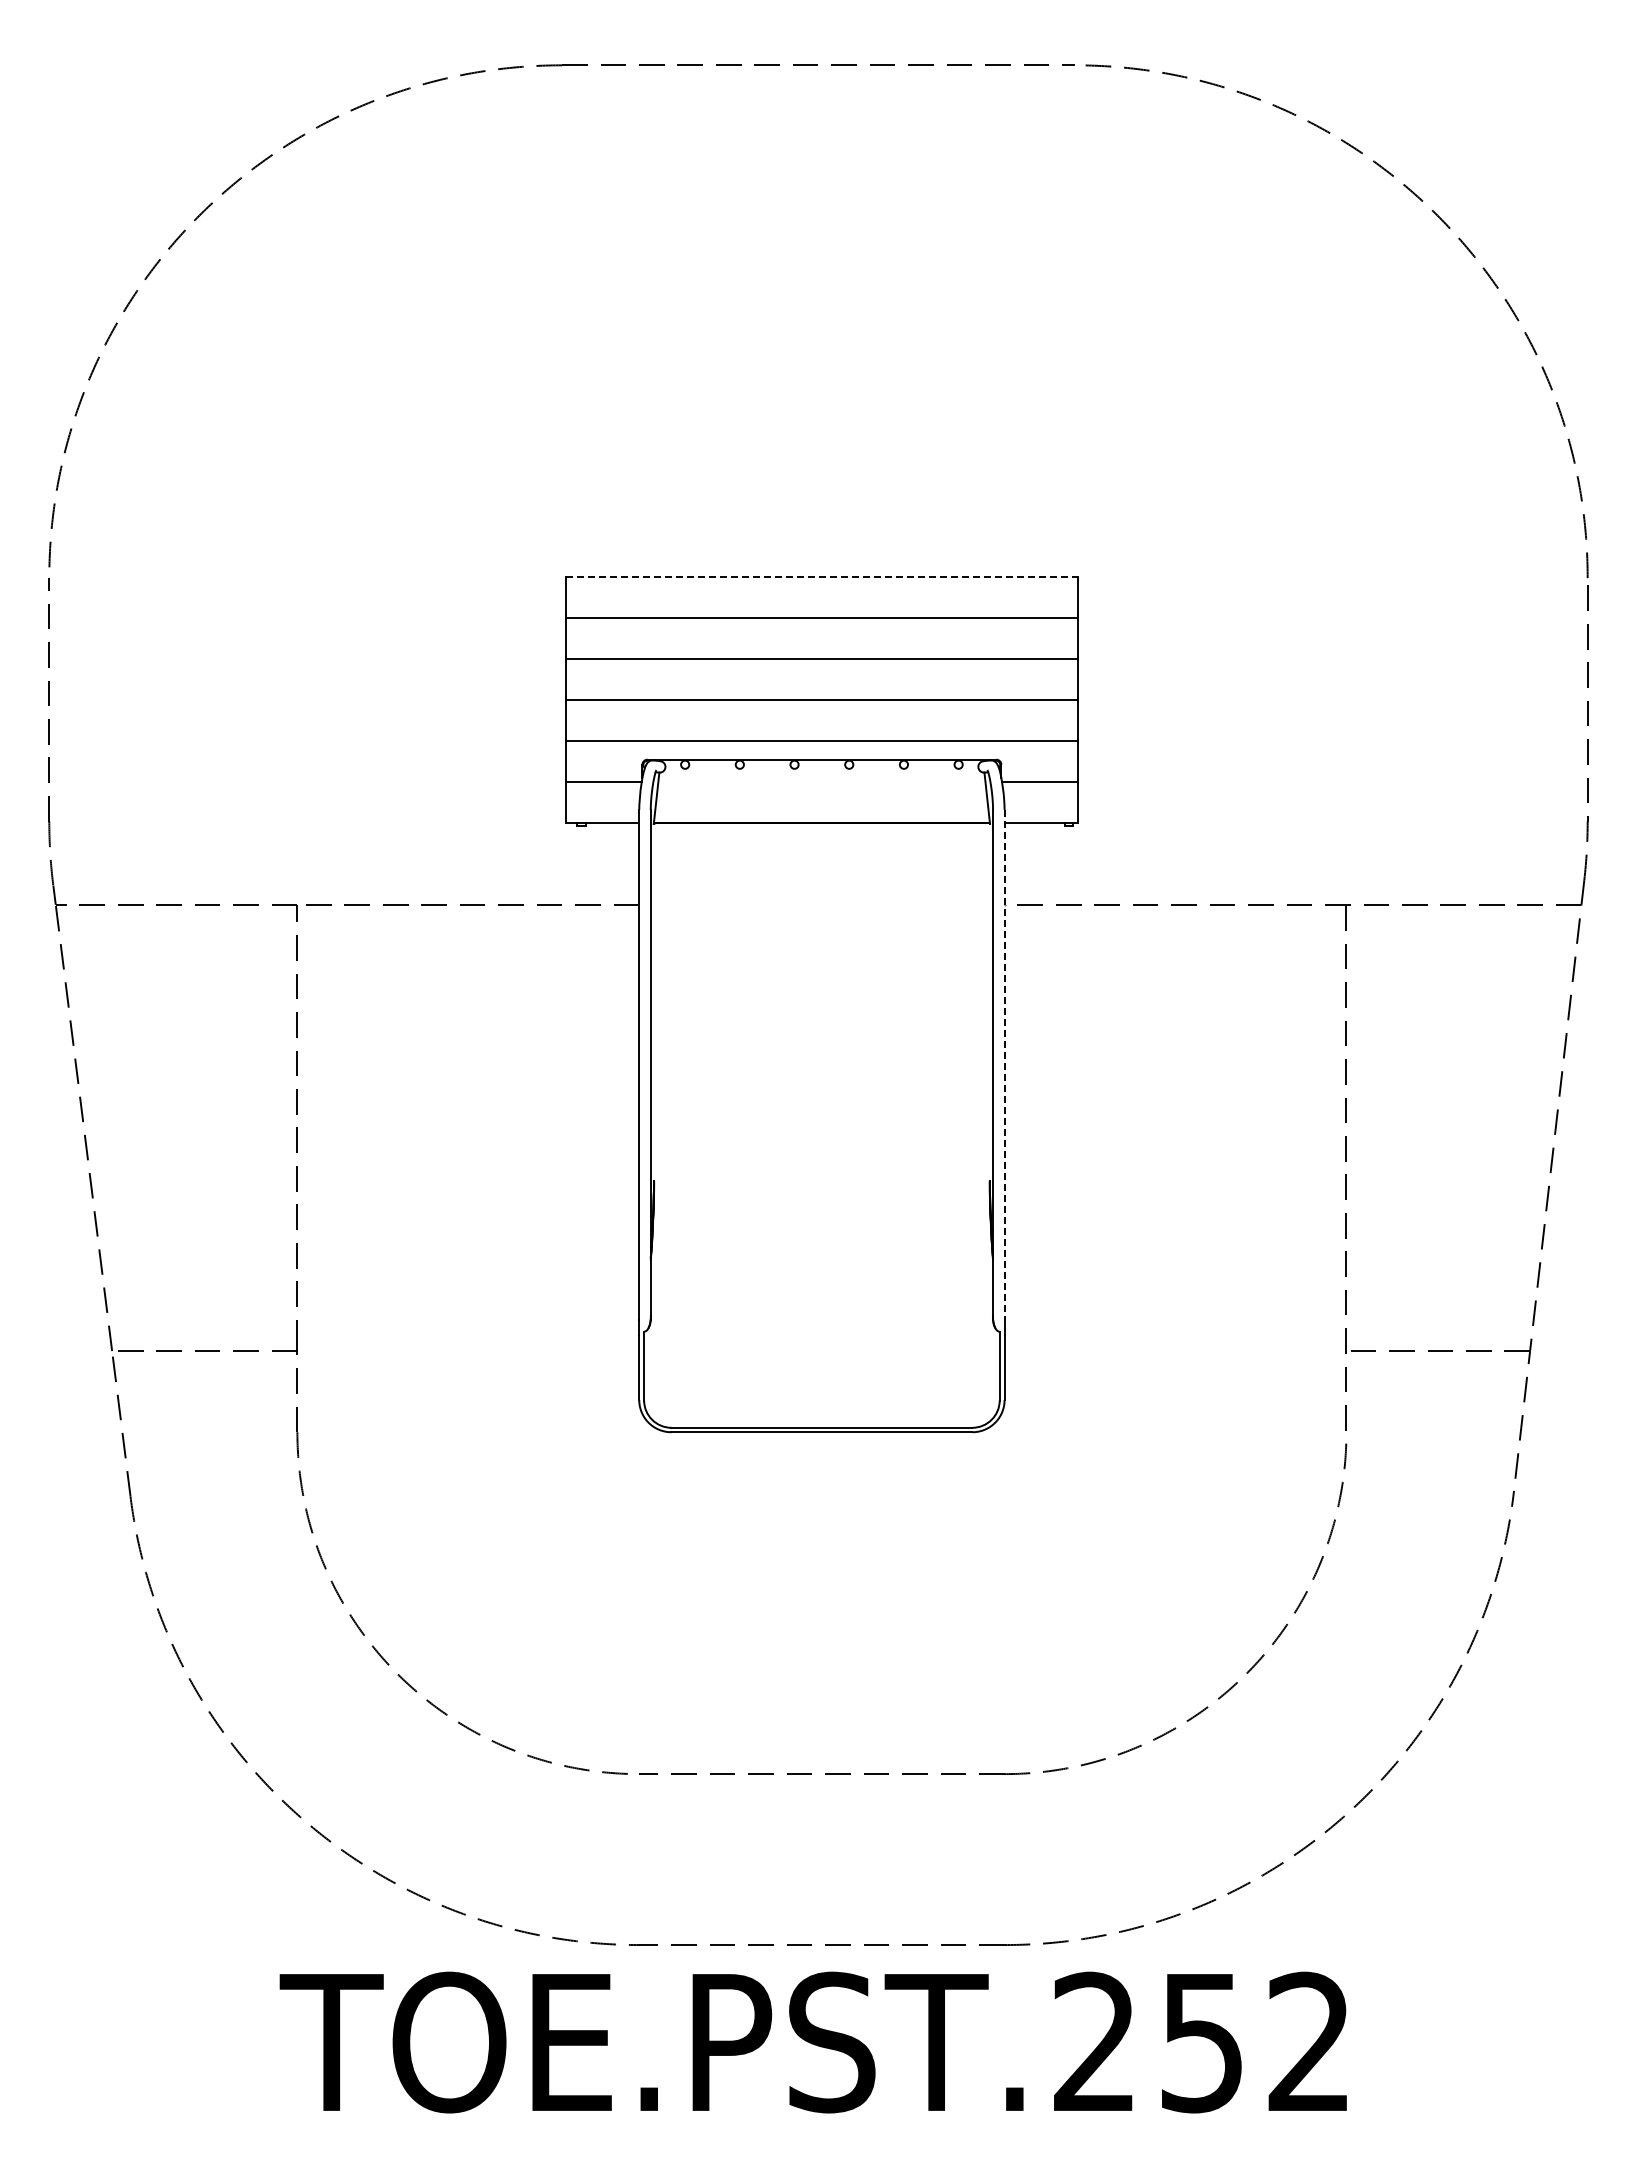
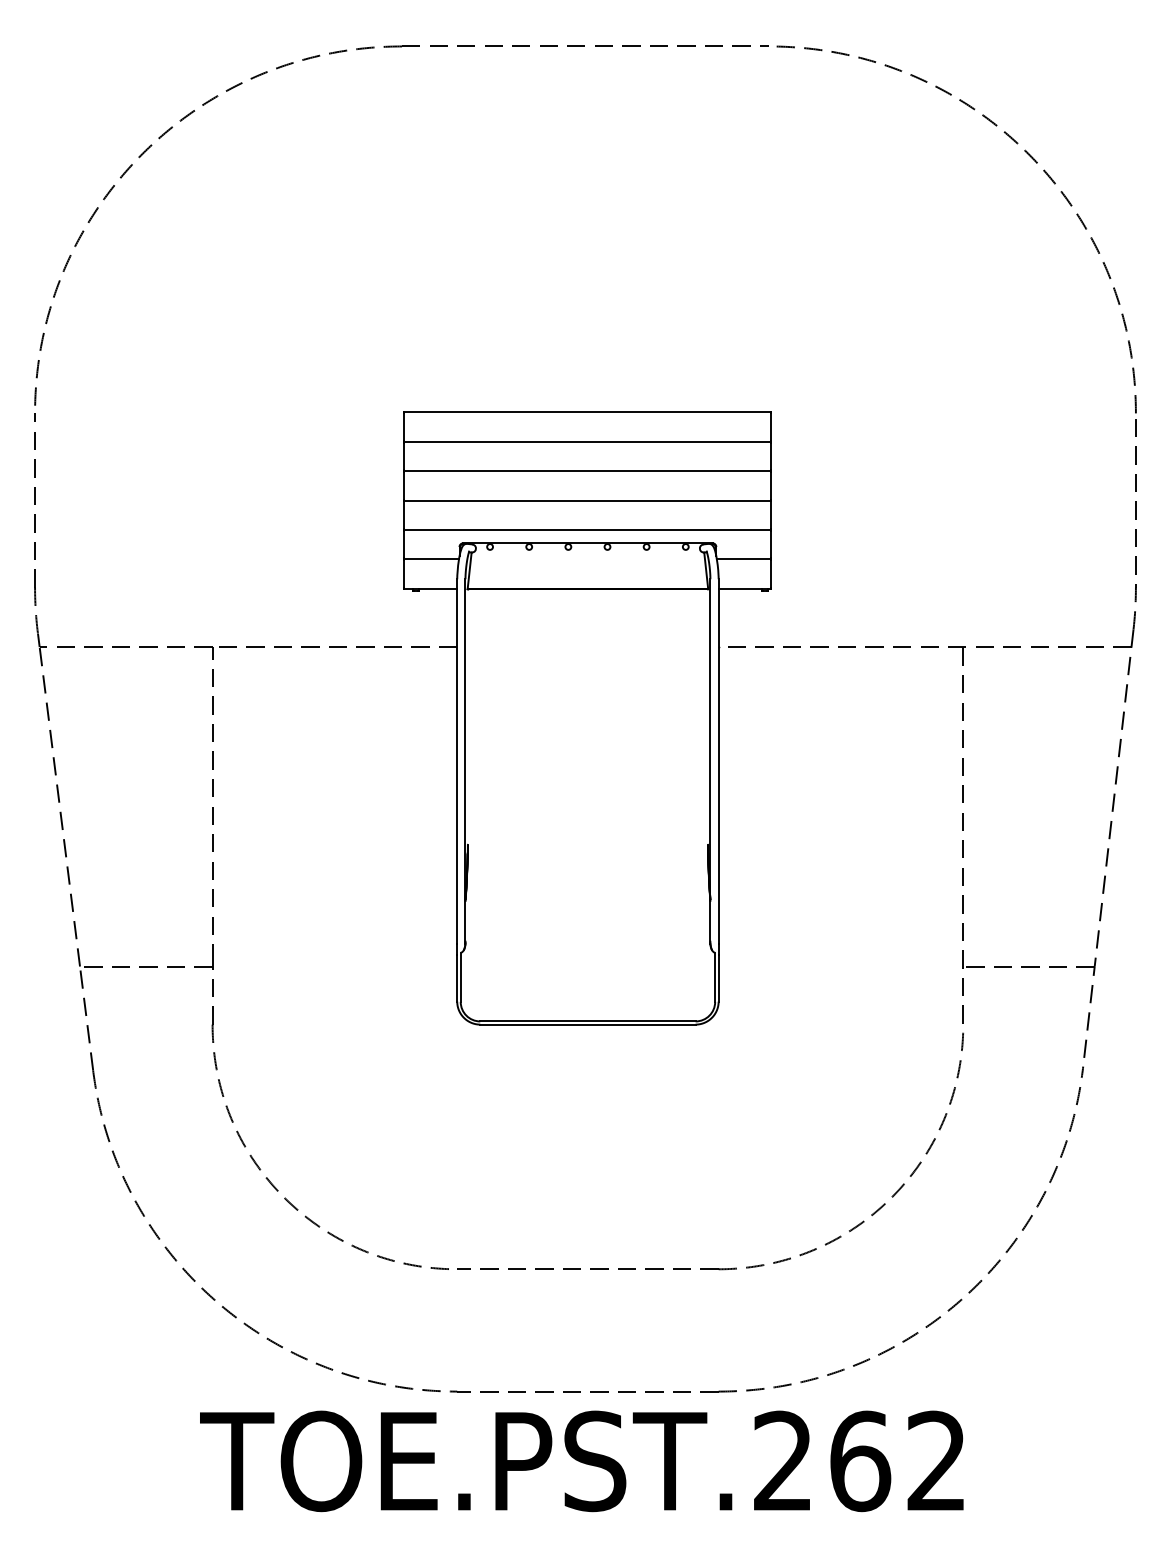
line: (822, 576) -> (588, 412), dashed -> solid
line: (1004, 1064) -> (718, 761), dashed -> solid
text: (1202, 2042) -> (860, 1461), TOE.PST.252 -> TOE.PST.262

